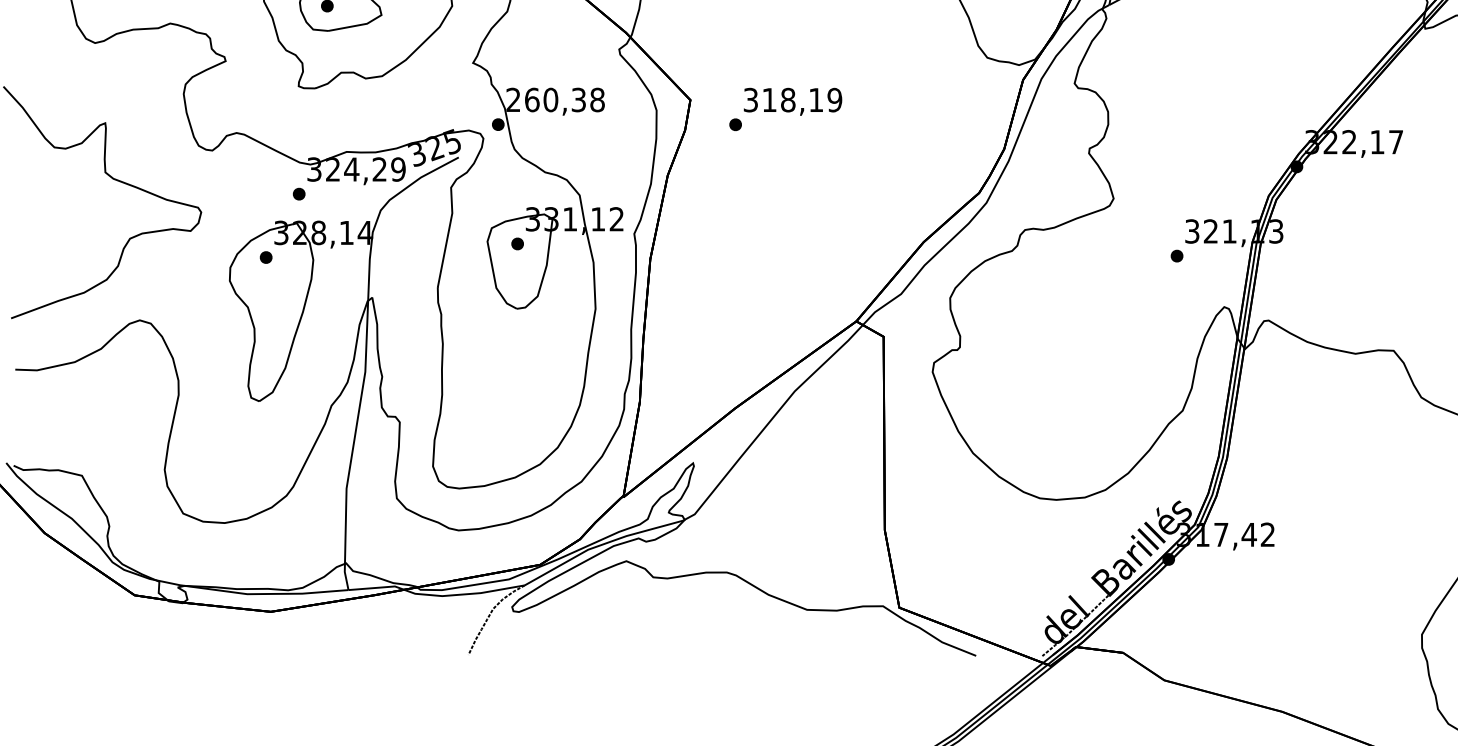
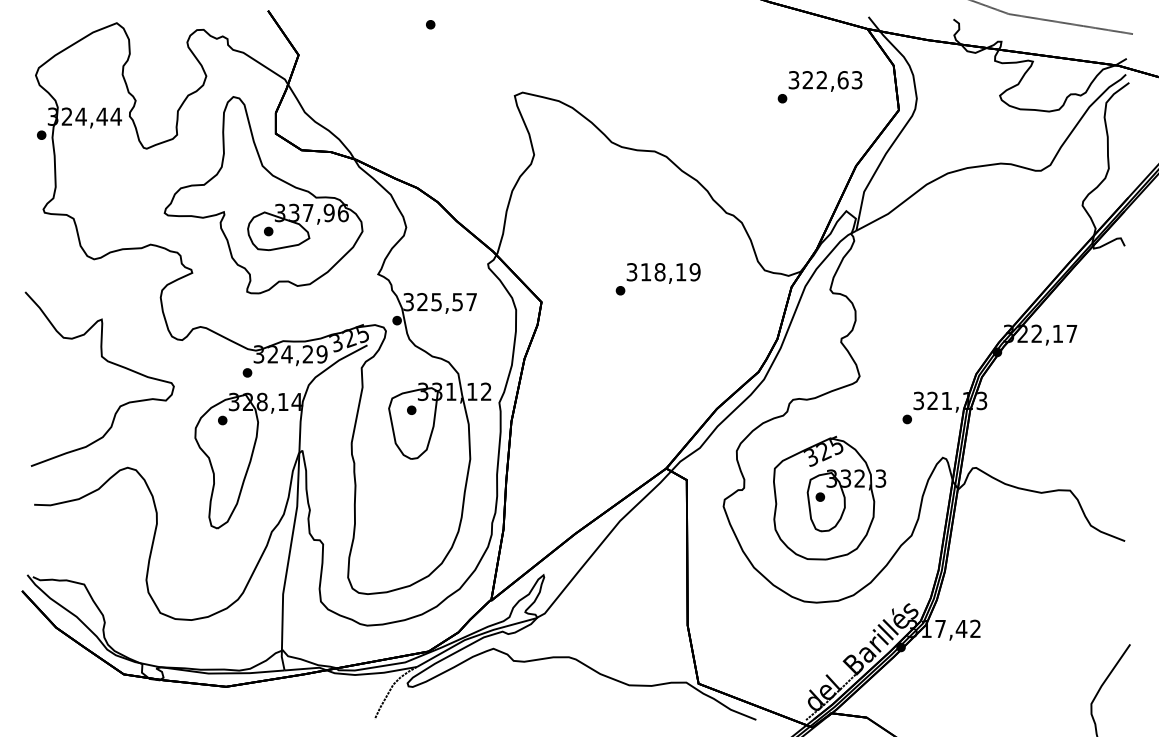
text: (555, 100) -> (440, 302), 260,38 -> 325,57
text: (784, 109) -> (657, 279), moved
part: (1073, 359) -> (829, 497), added

